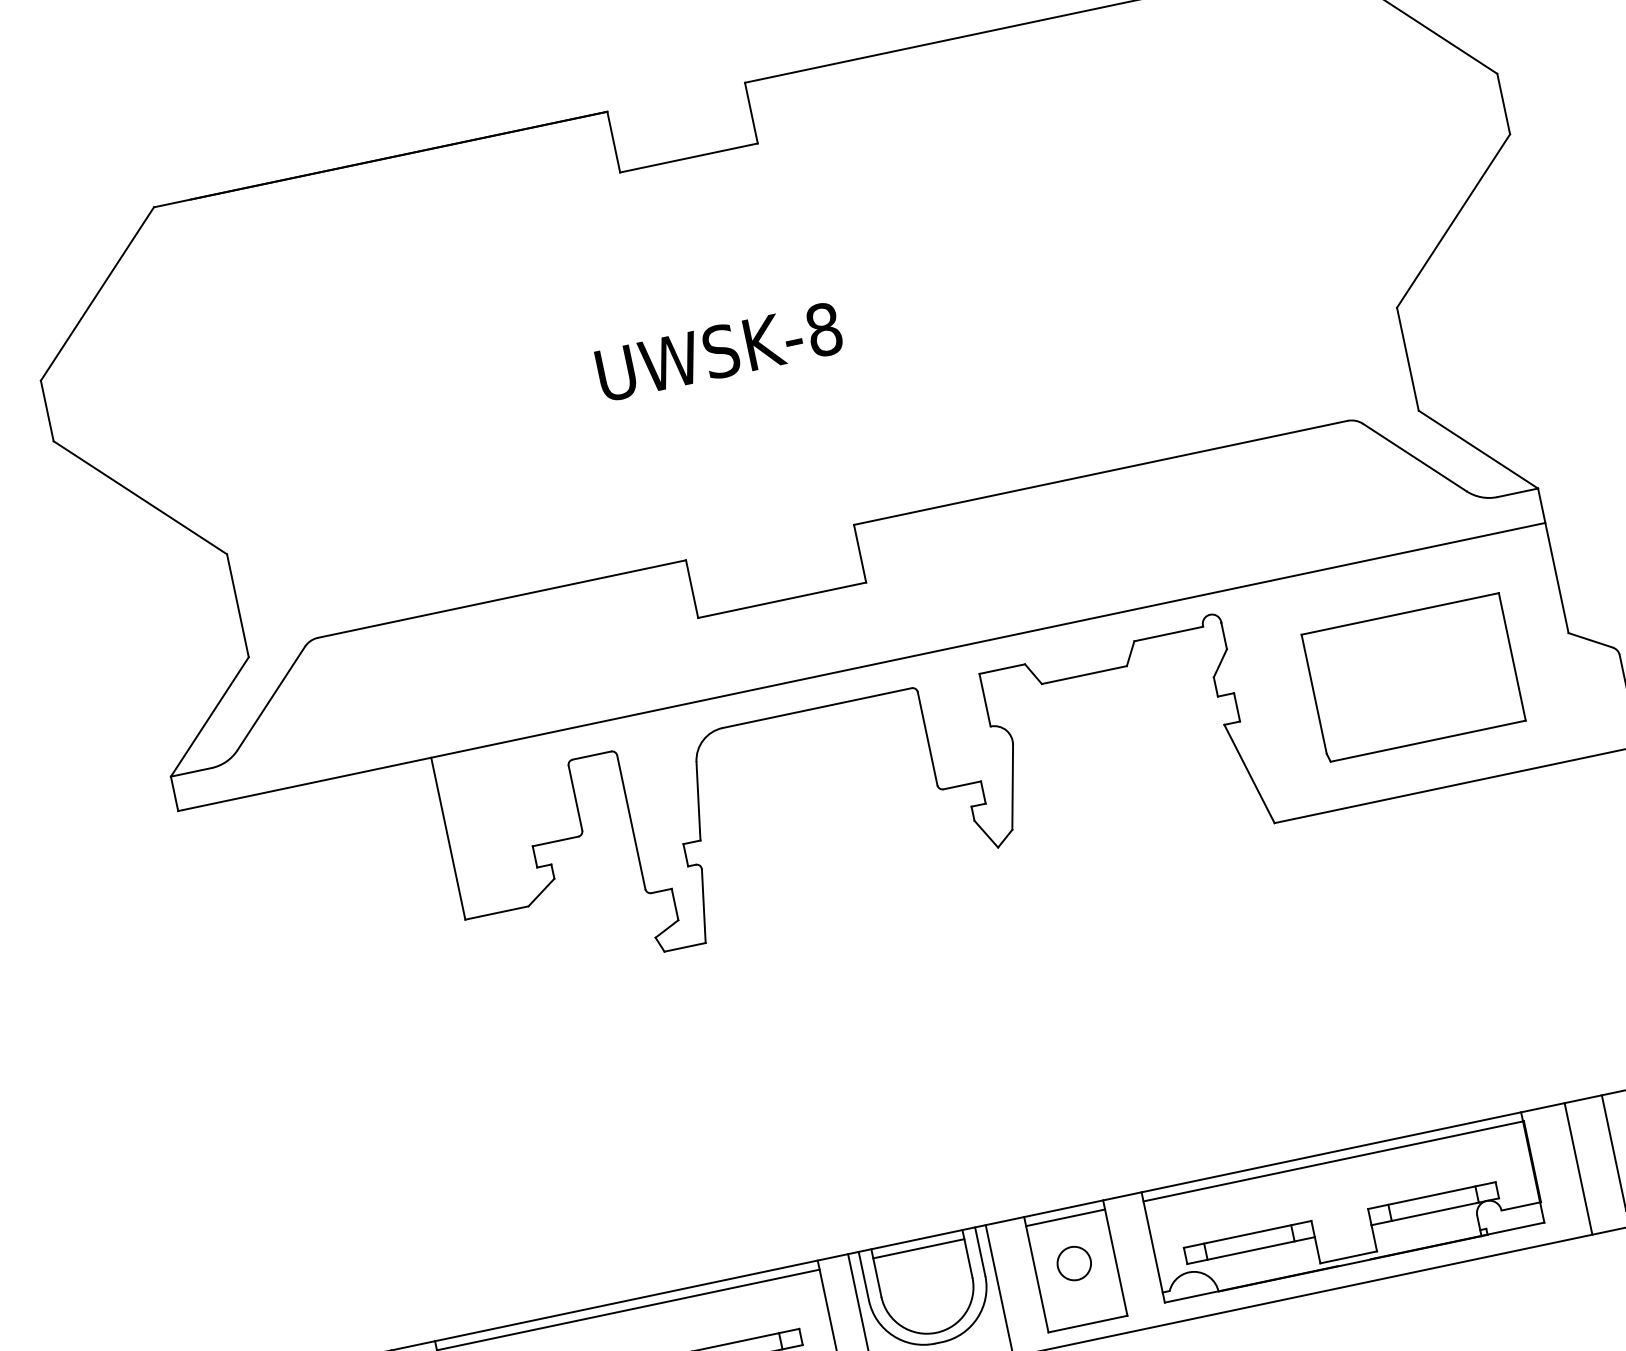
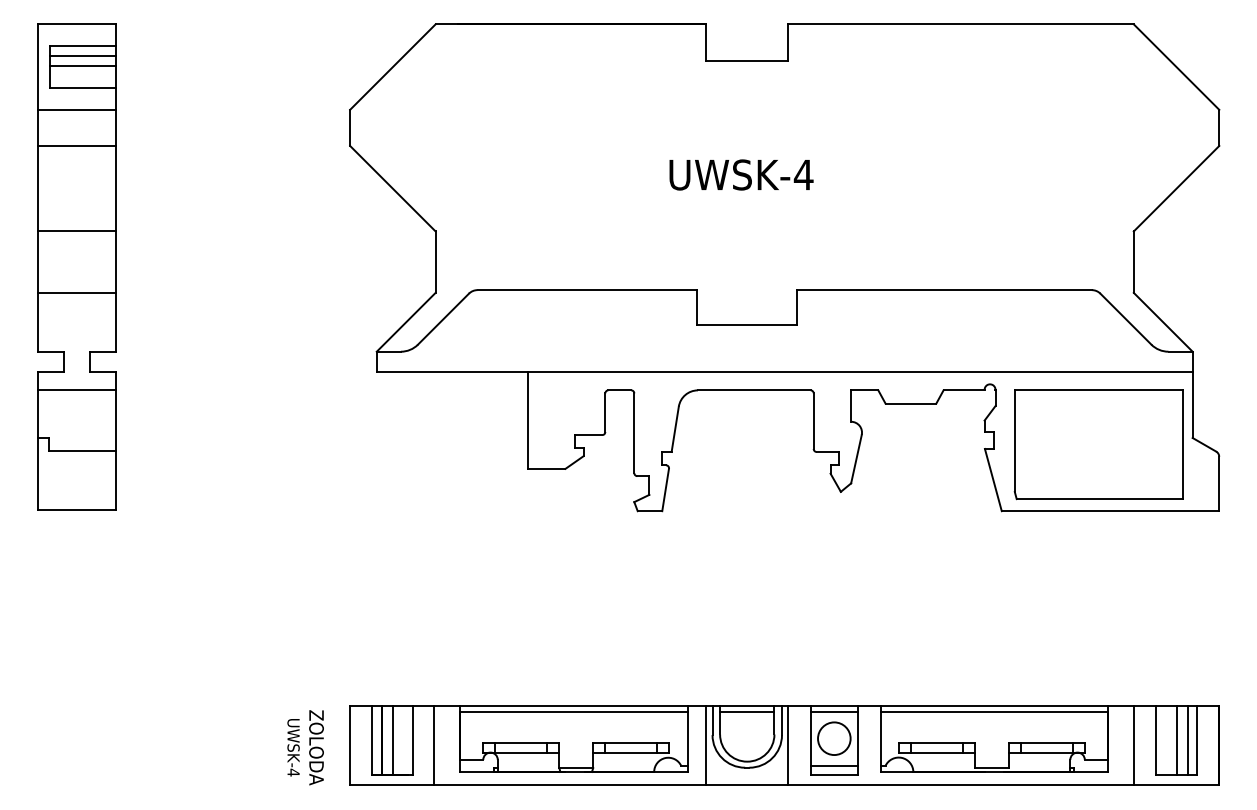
text: (823, 328) -> (803, 174), UWSK-8 -> UWSK-4
part: (1413, 677) -> (1098, 444), size x1.43
circle: (1074, 1263) -> (834, 738), size x1.67
line: (1084, 1308) -> (834, 765), added

